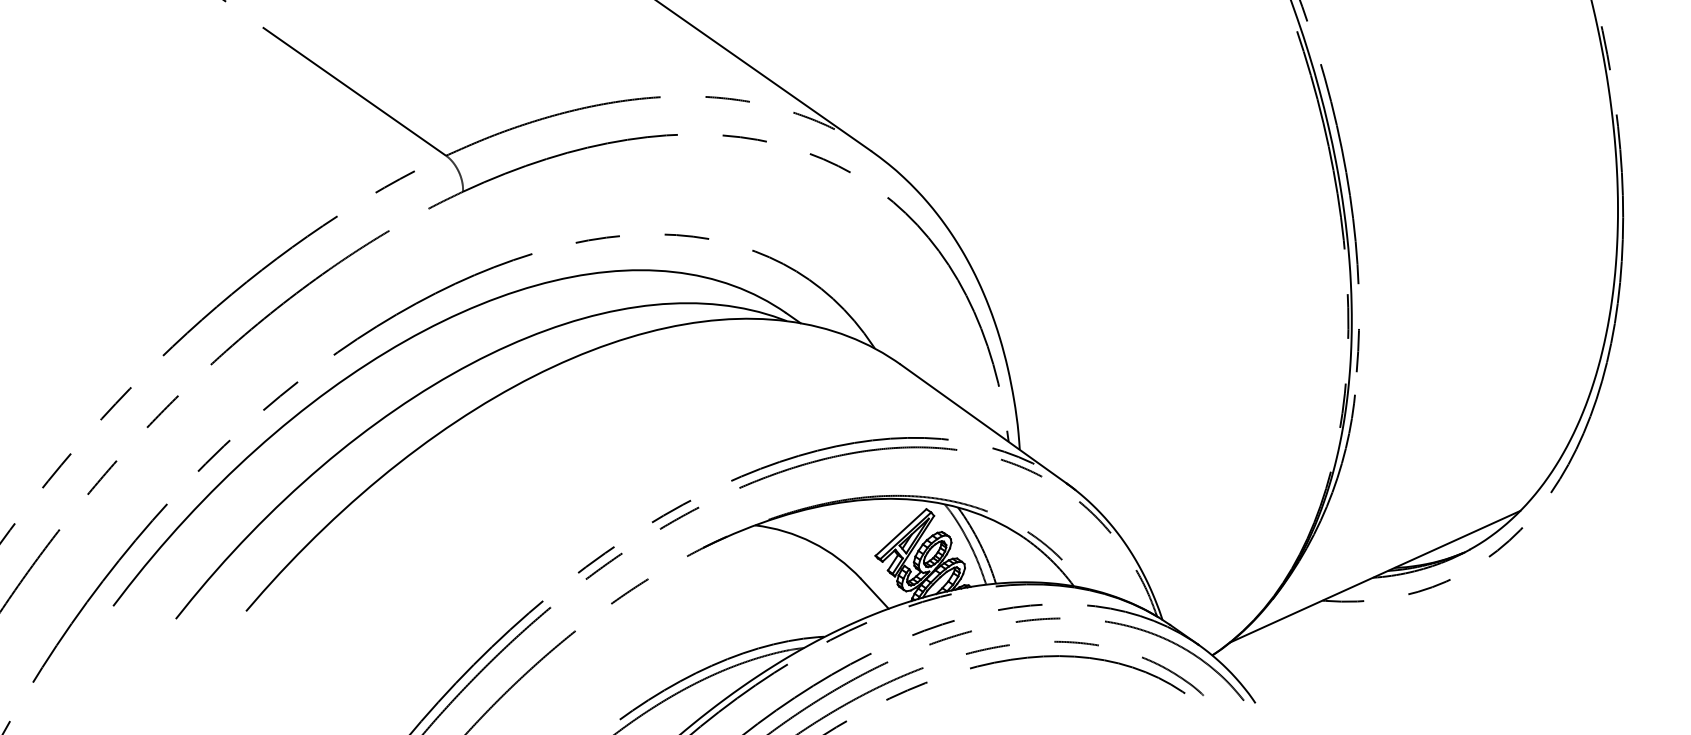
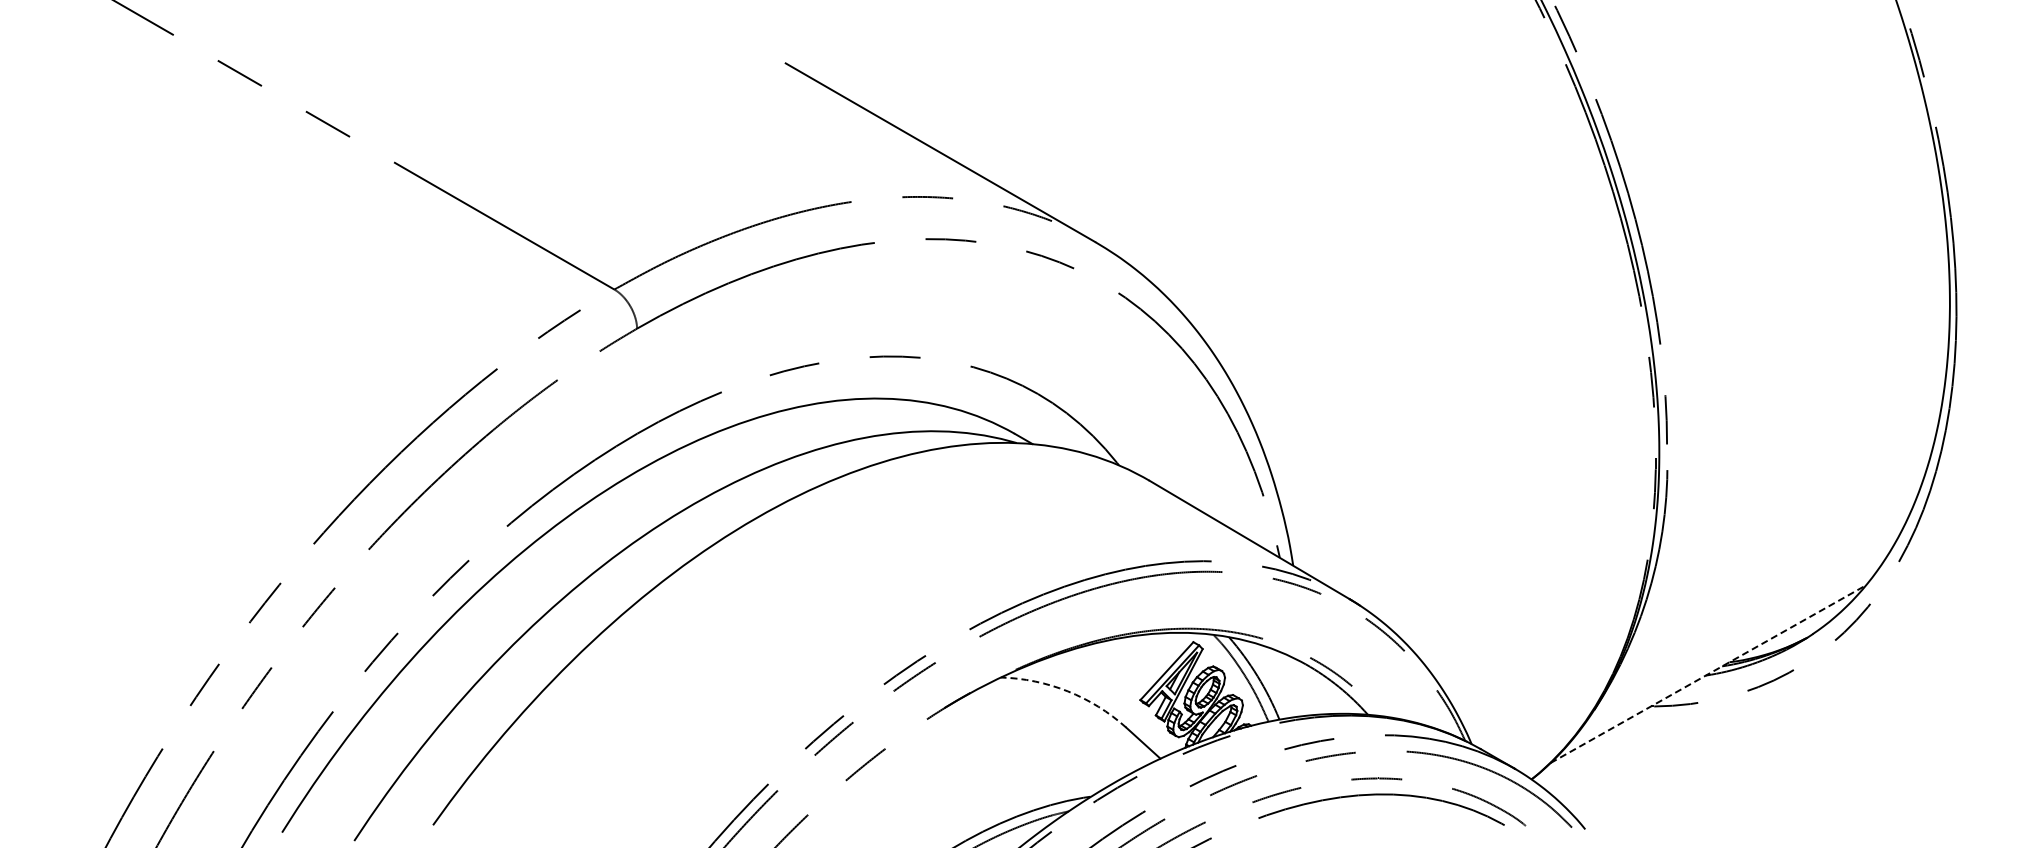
arc: (812, 542) -> (1067, 691), solid -> dashed
line: (1375, 576) -> (1708, 673), solid -> dashed

